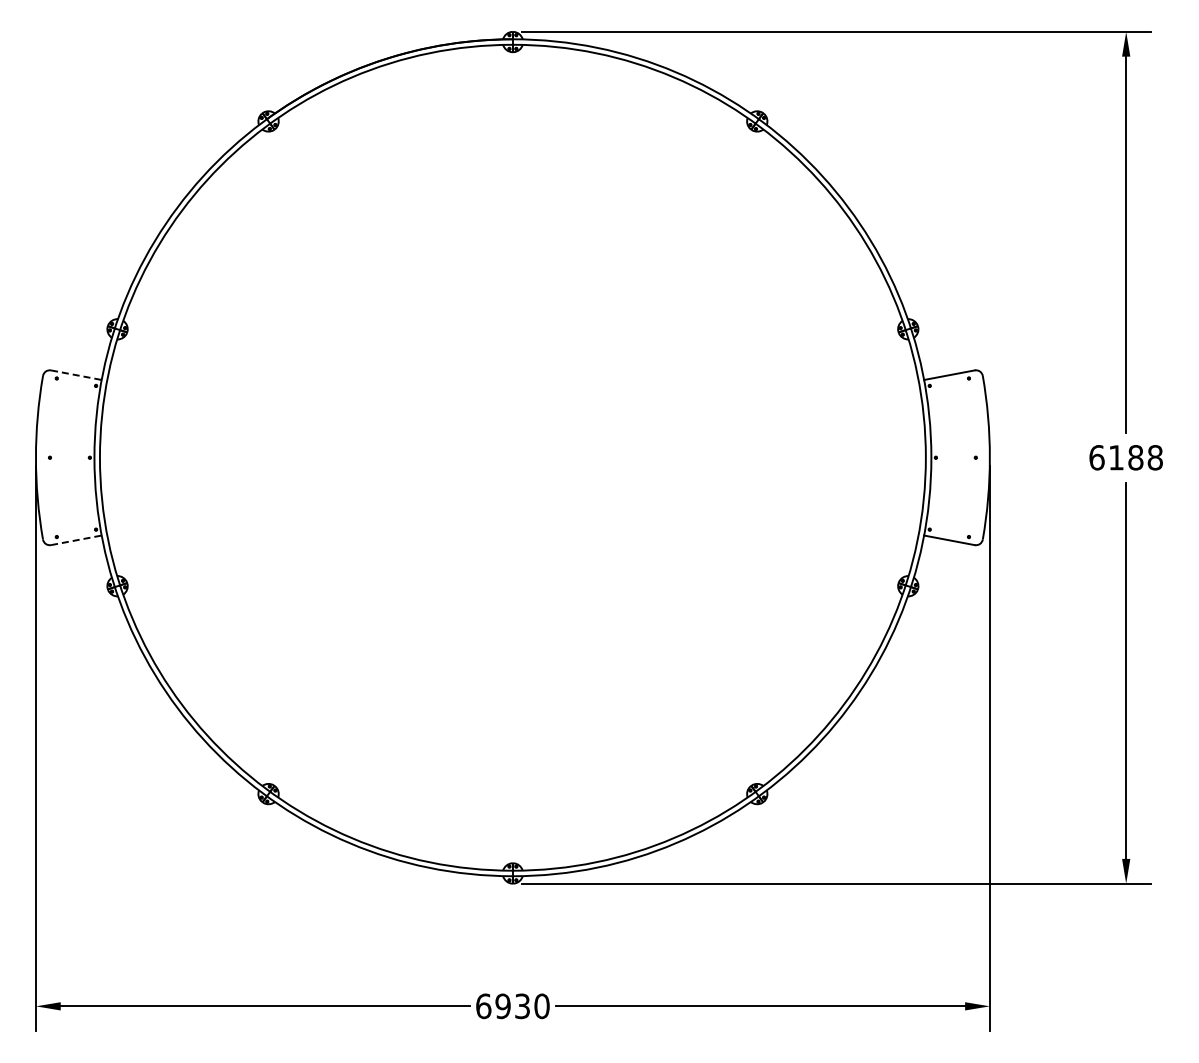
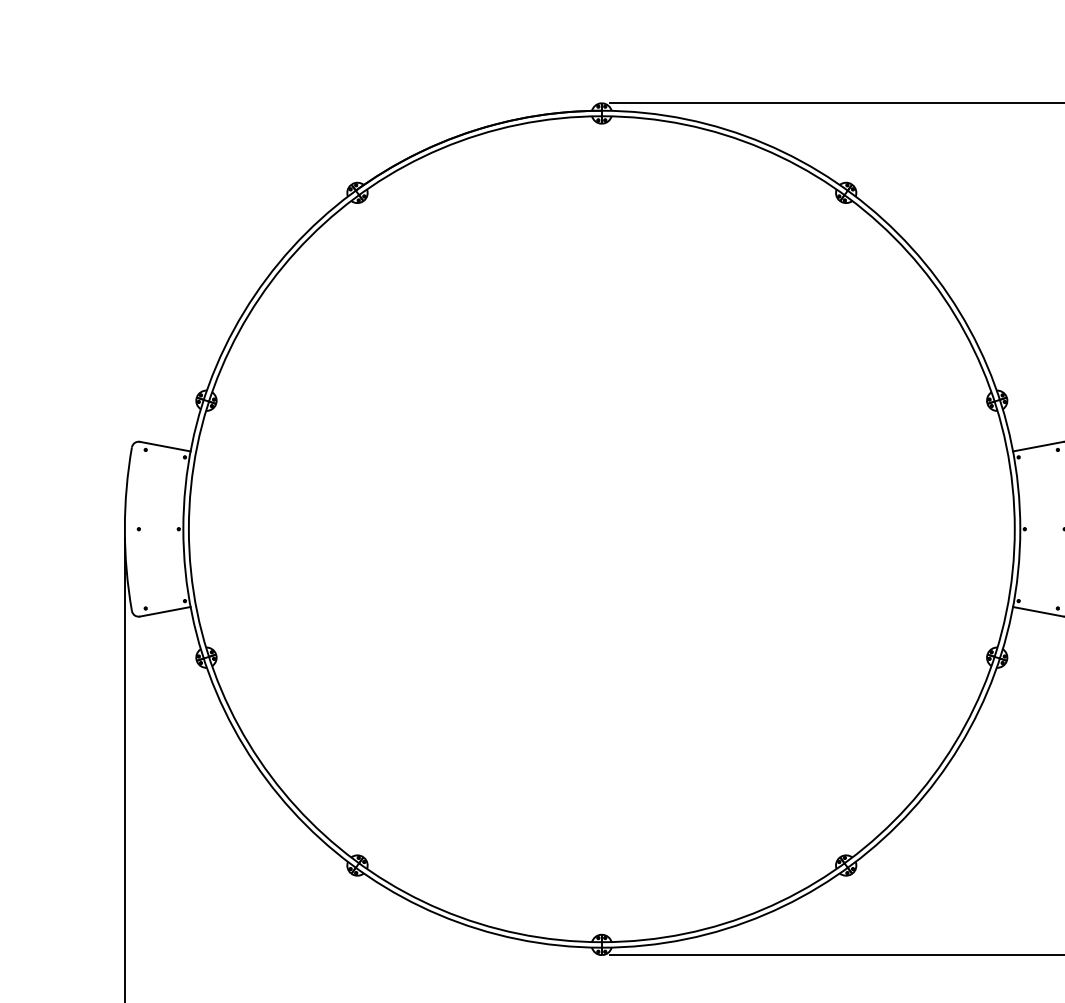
line: (76, 375) -> (165, 446), dashed -> solid
line: (76, 540) -> (165, 611), dashed -> solid

